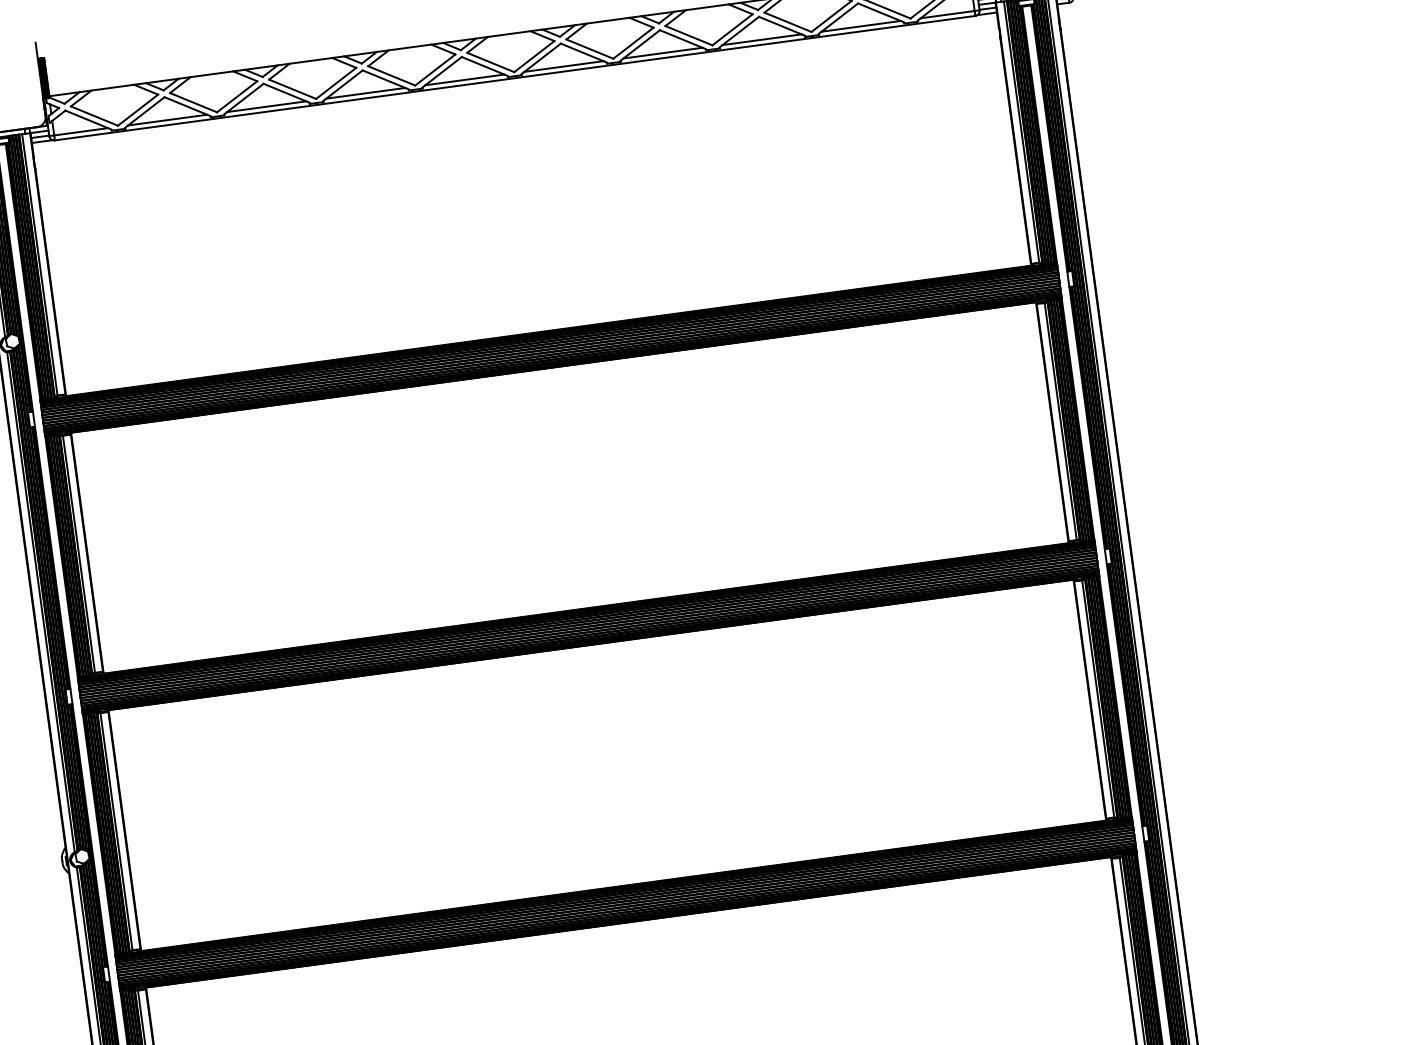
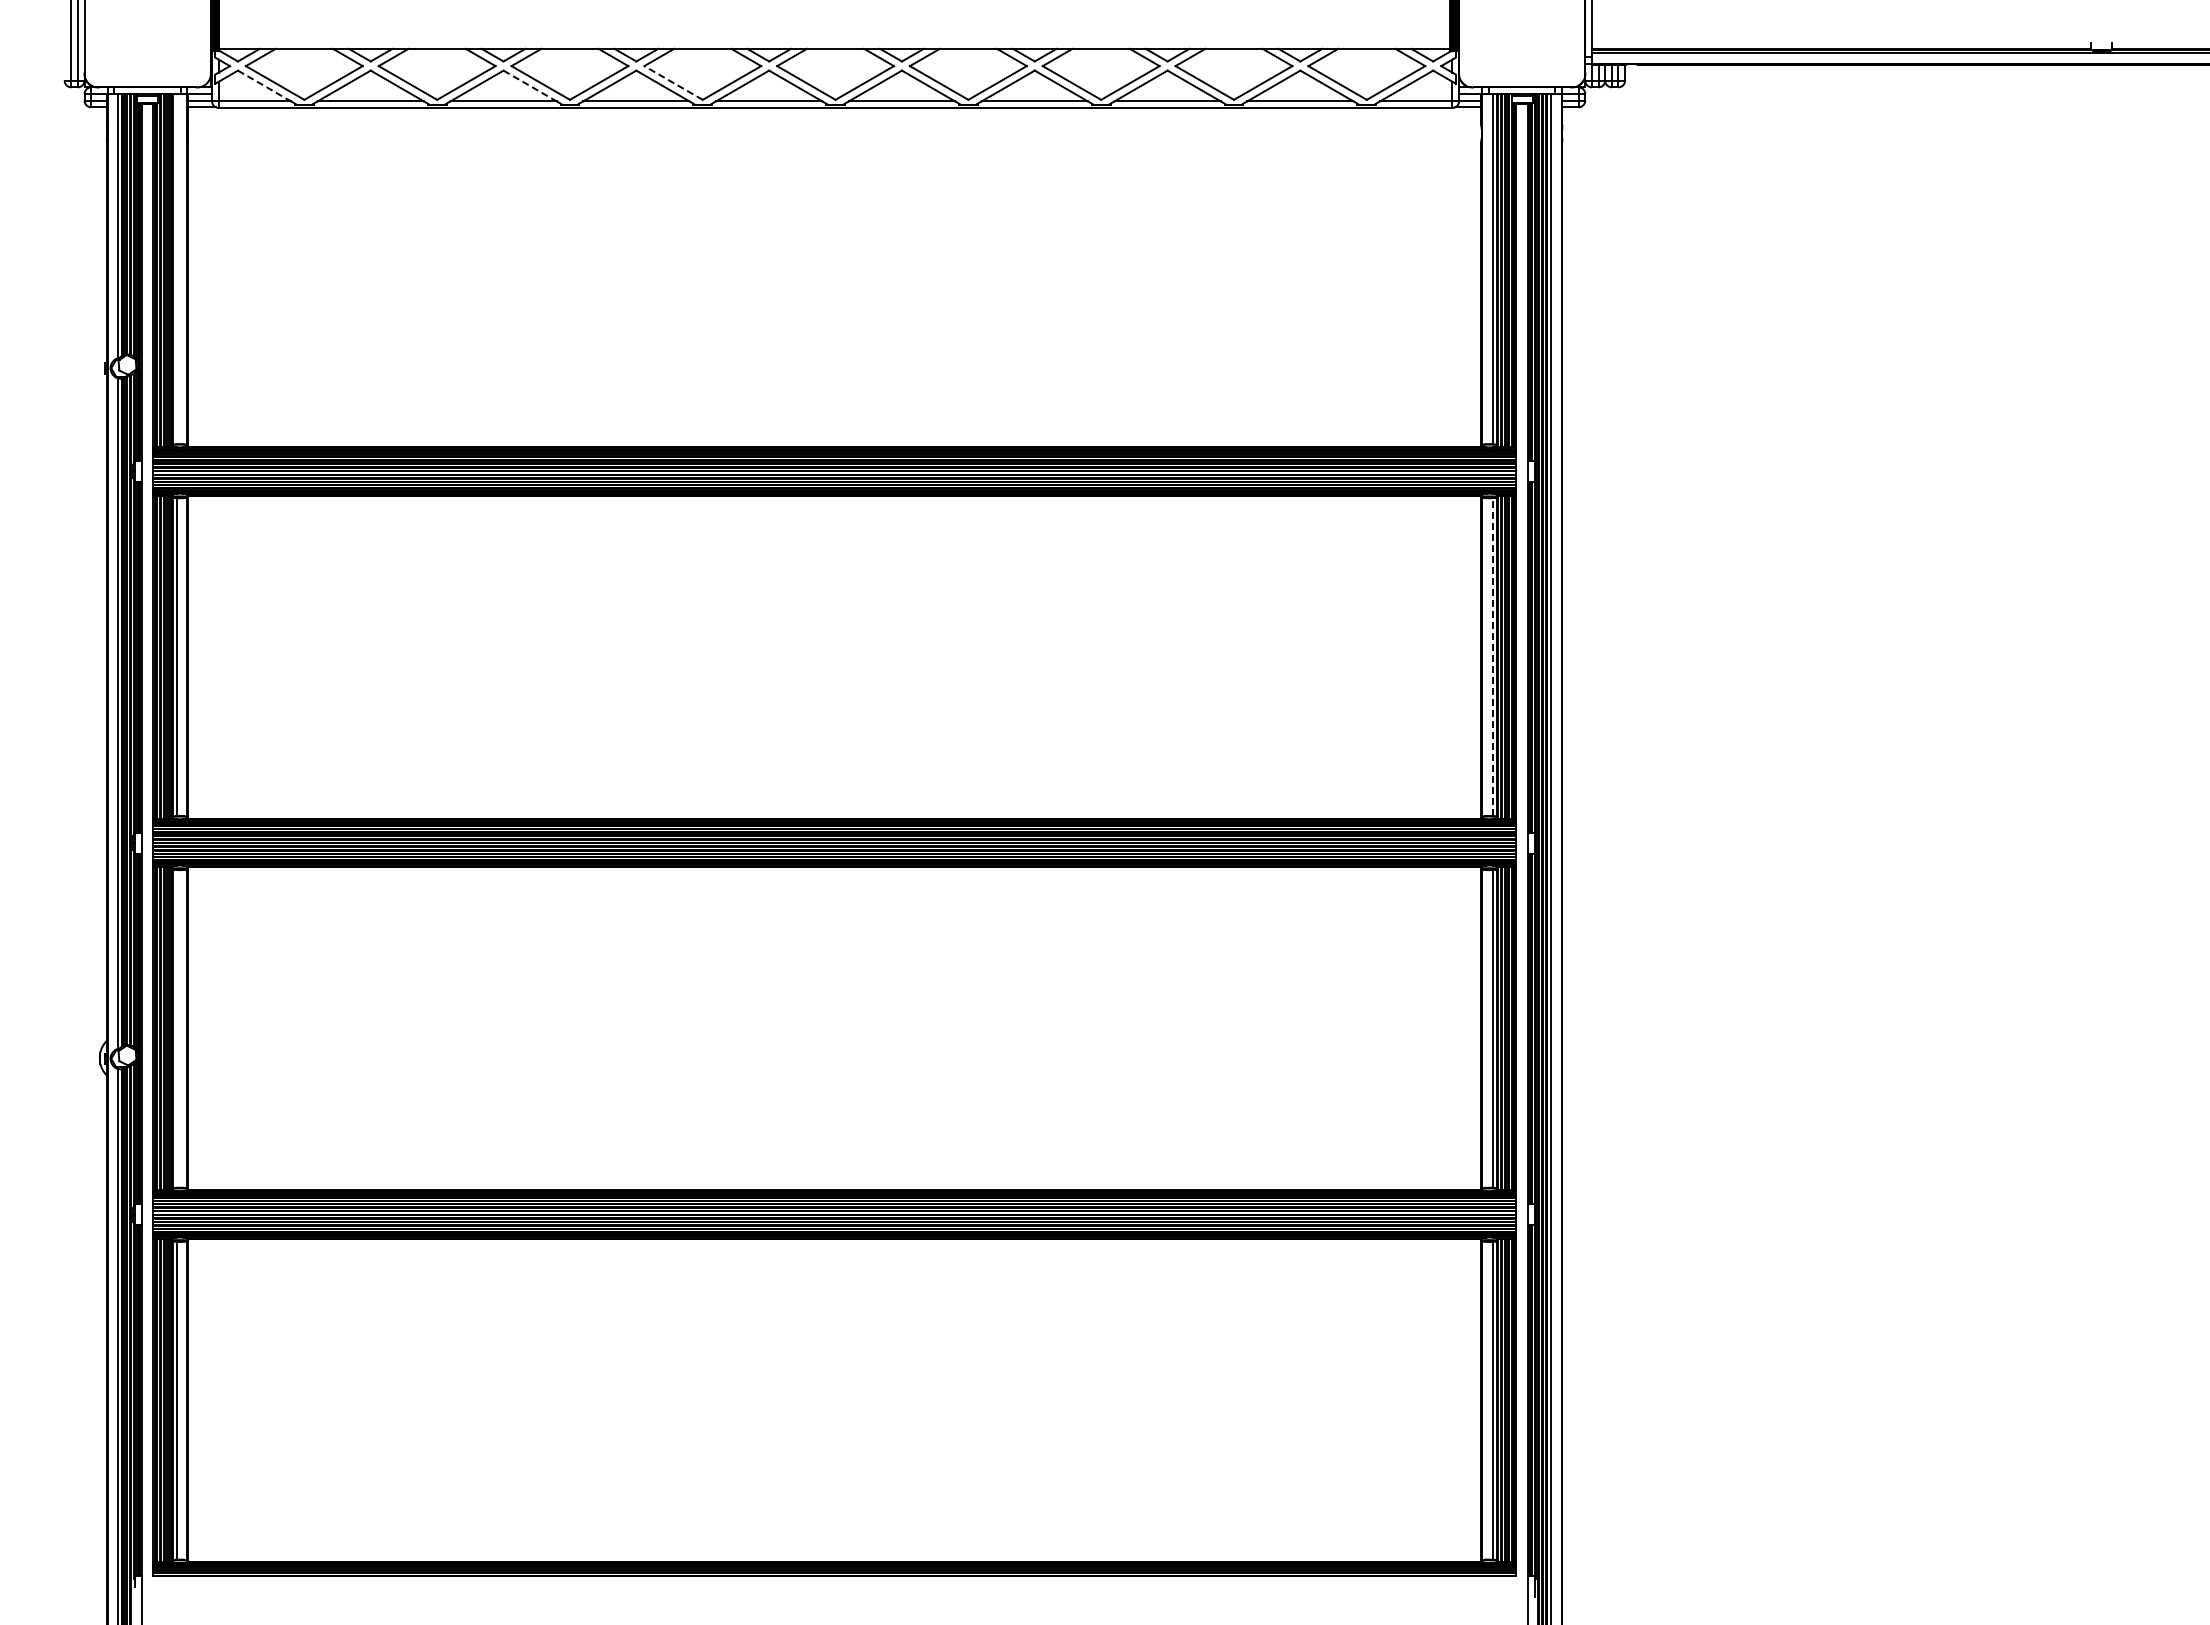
line: (391, 75) -> (673, 82), solid -> dashed
line: (285, 92) -> (530, 85), solid -> dashed
line: (86, 119) -> (264, 85), solid -> dashed
line: (39, 265) -> (176, 269), removed
line: (1060, 421) -> (1492, 657), solid -> dashed
line: (116, 831) -> (176, 1028), removed

